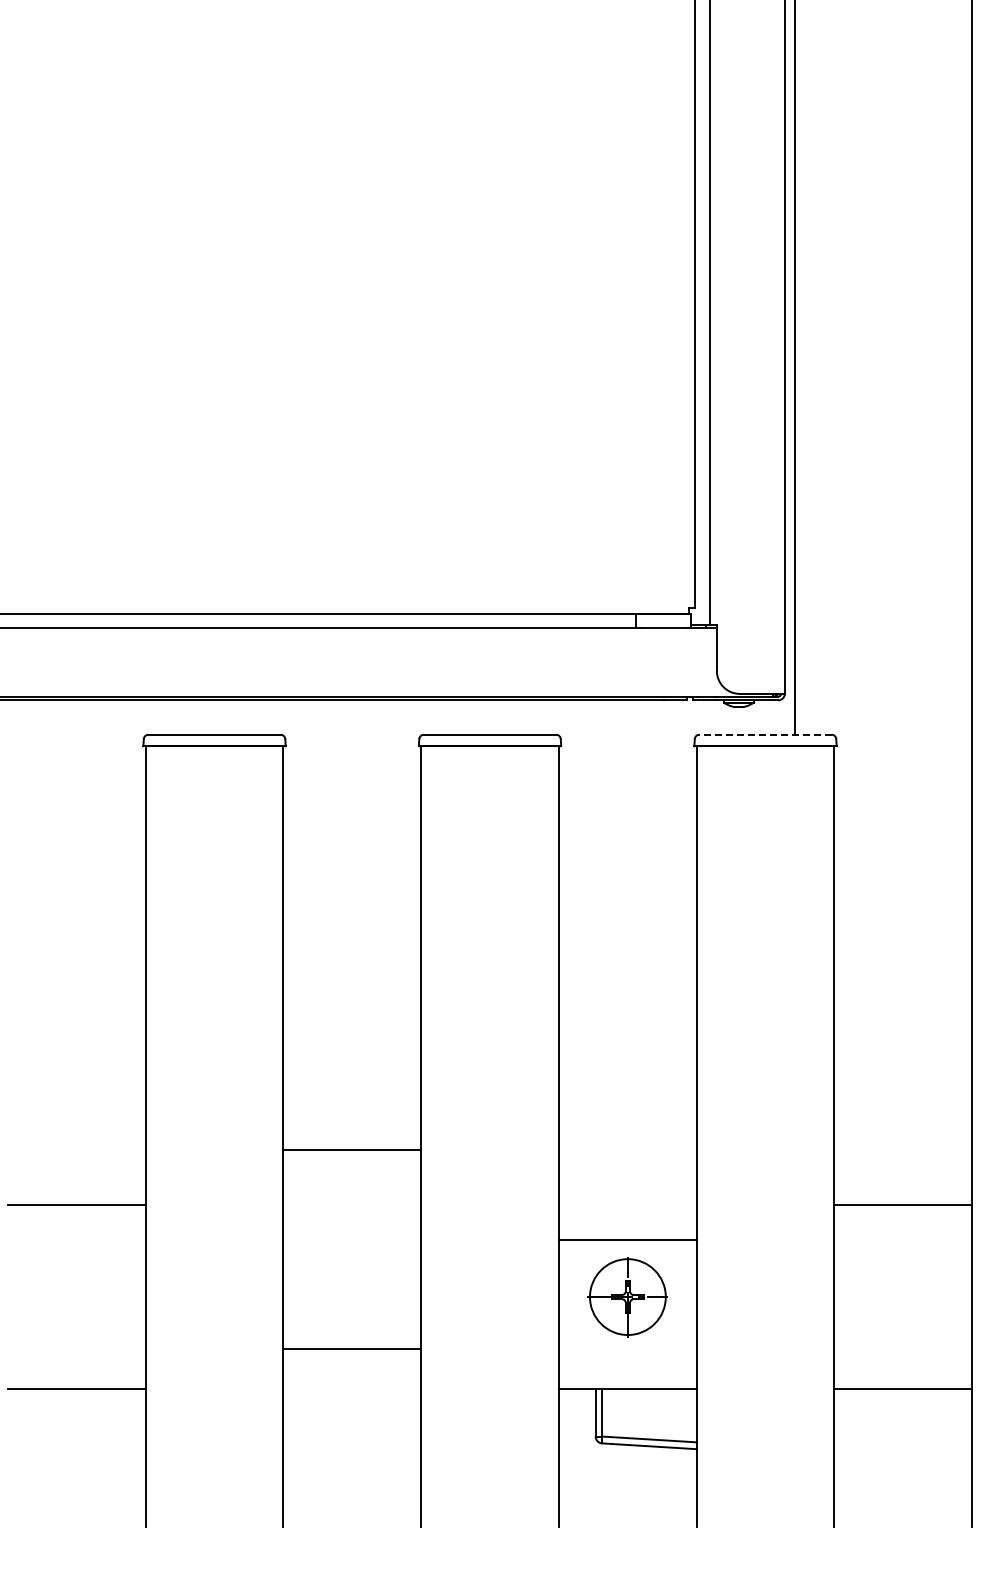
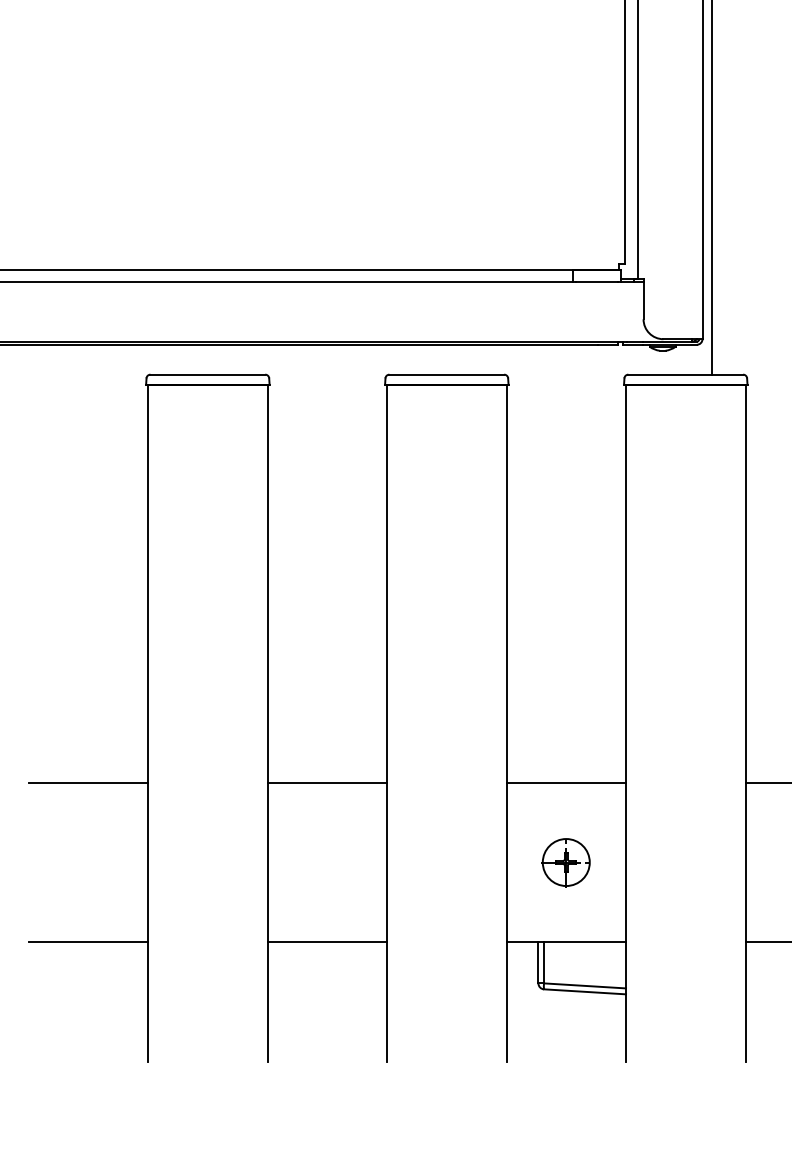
line: (765, 734) -> (685, 374), dashed -> solid
line: (352, 1150) -> (327, 782), moved
line: (627, 1240) -> (566, 782), moved
part: (627, 1297) -> (566, 862), size x0.71
line: (352, 1349) -> (327, 942), moved

